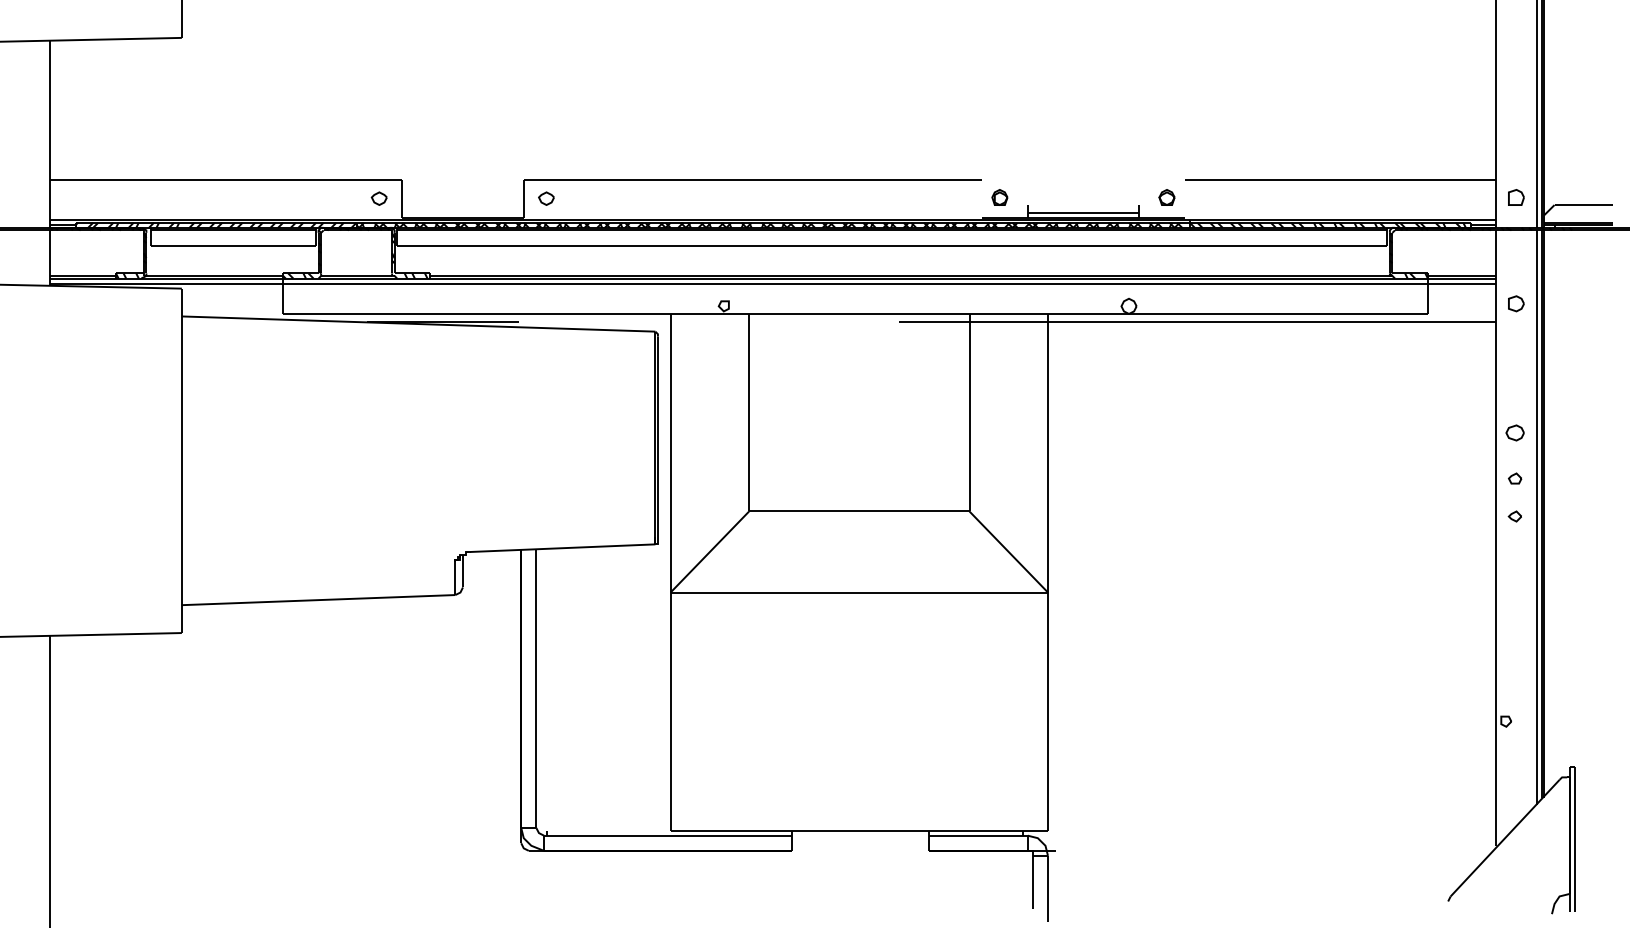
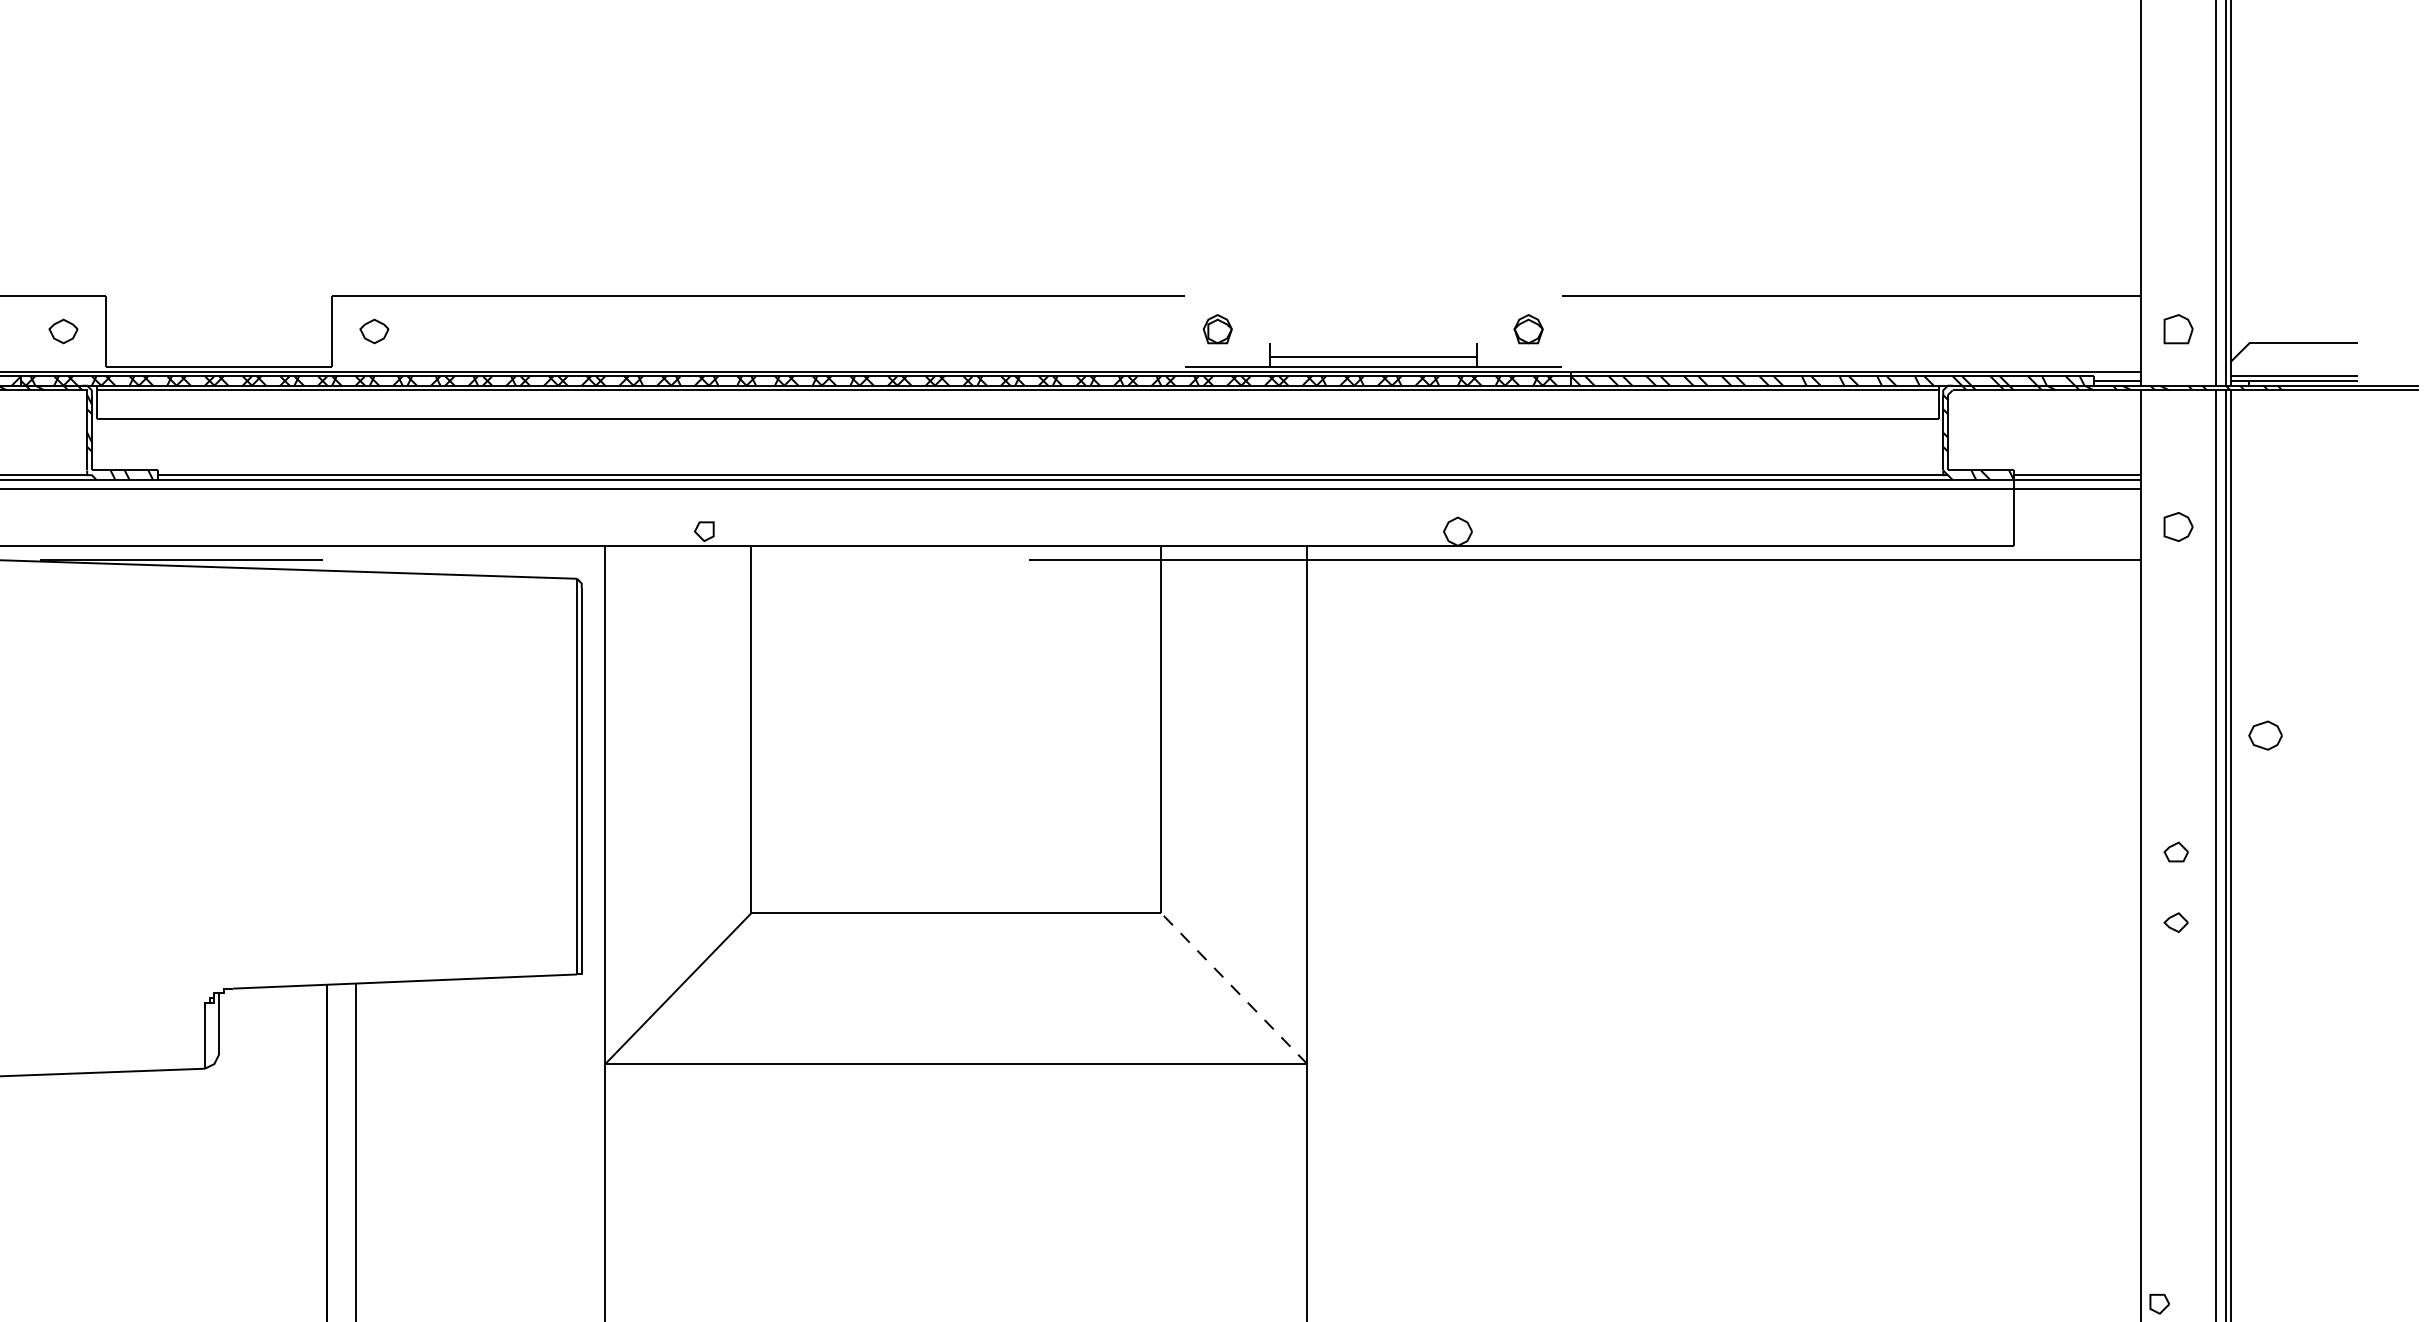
part: (1514, 432) -> (2264, 734), moved
line: (1008, 551) -> (1233, 987), solid -> dashed

